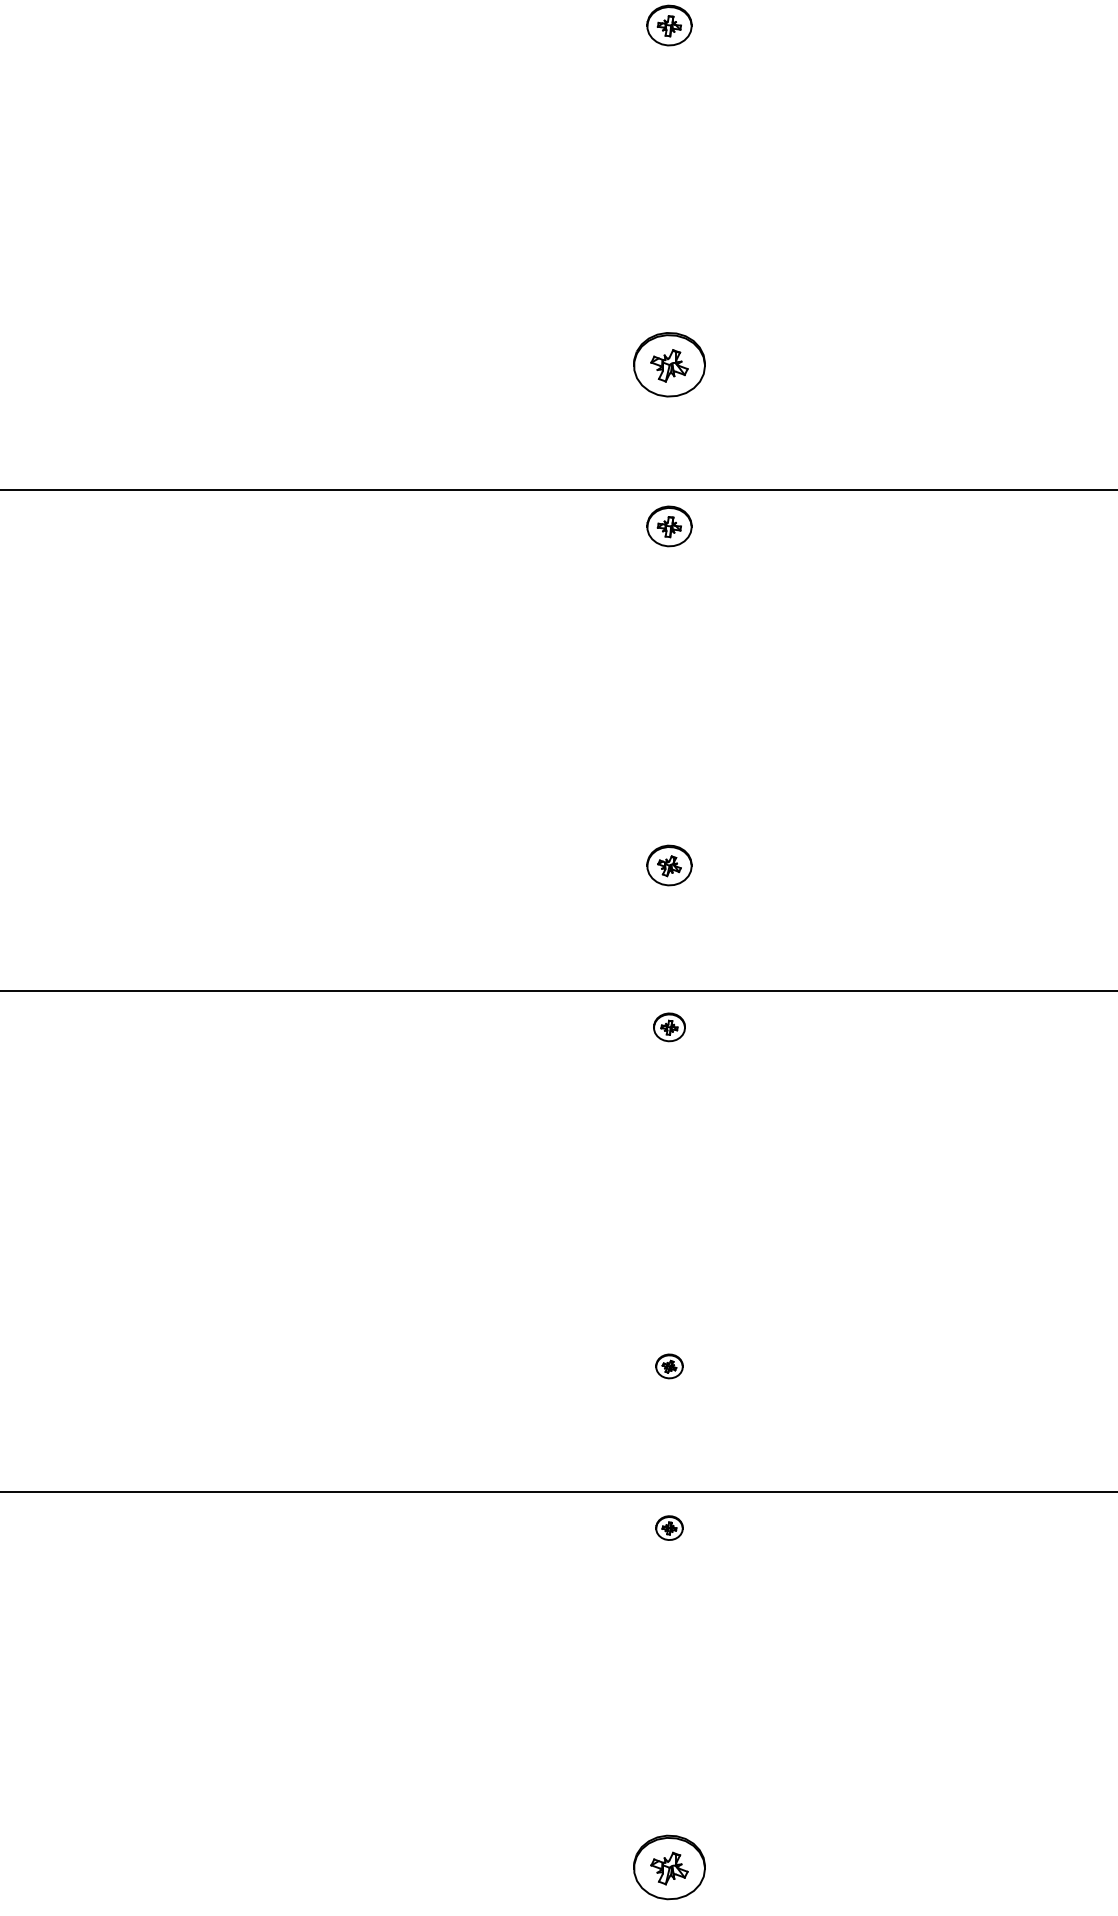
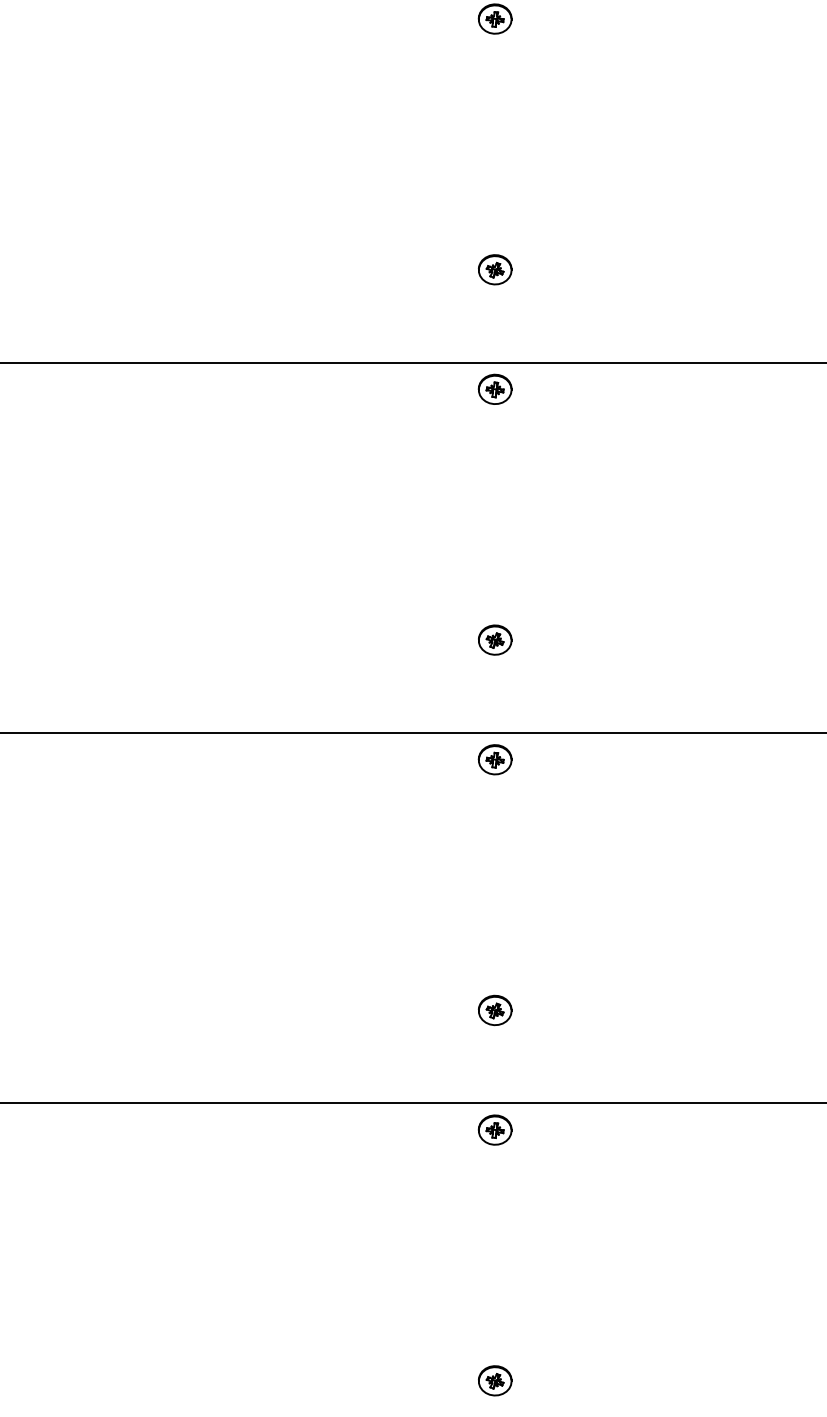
part: (669, 364) -> (495, 269), size x0.62
part: (669, 1027) -> (495, 759), size x1.43
part: (669, 1366) -> (495, 1010), size x1.67
part: (669, 1527) -> (495, 1129), size x1.67
part: (669, 1866) -> (495, 1380), size x0.62

